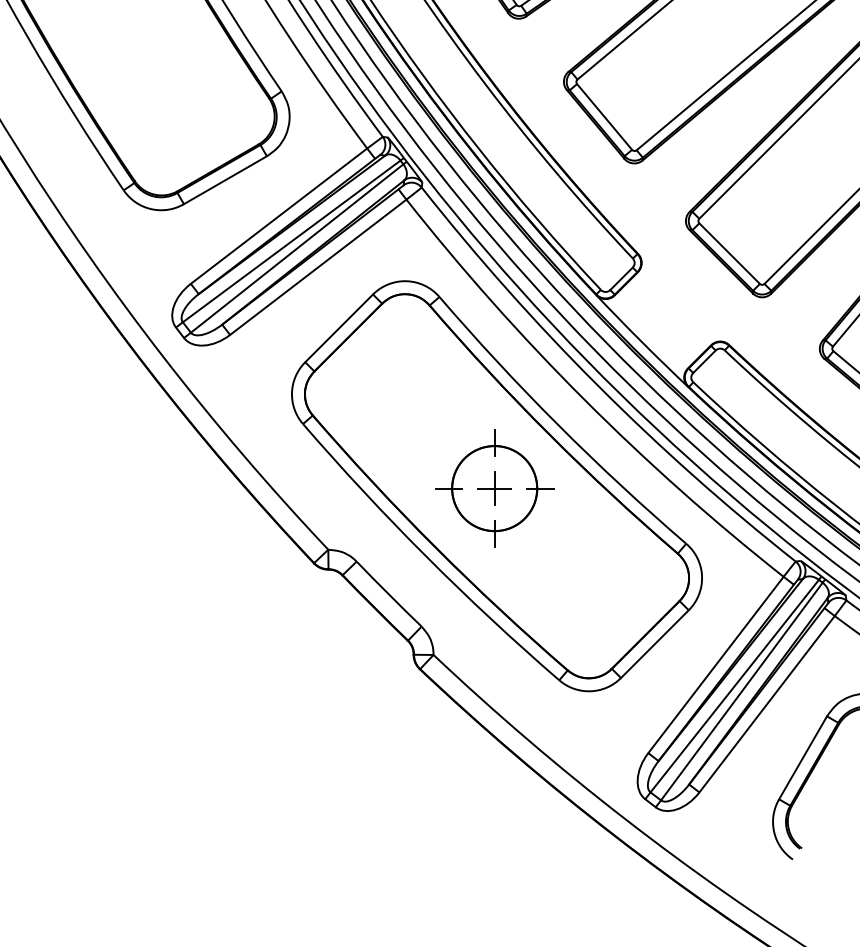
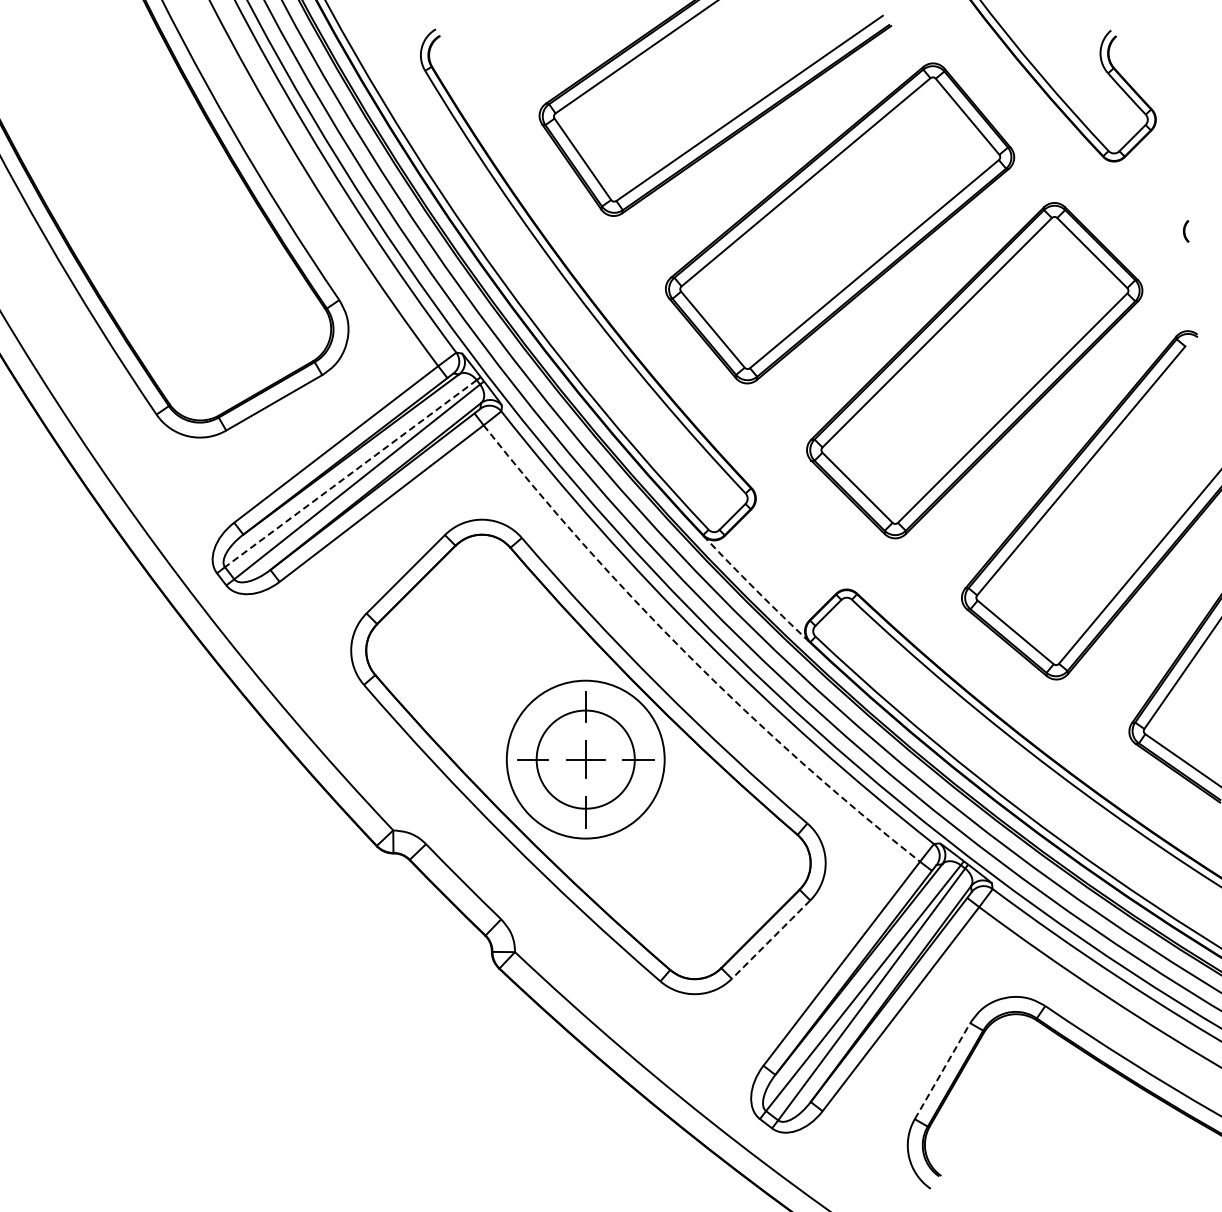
line: (291, 241) -> (350, 473), solid -> dashed
arc: (641, 341) -> (755, 589), solid -> dashed
arc: (584, 399) -> (689, 656), solid -> dashed
circle: (494, 488) -> (585, 759), size x1.6
line: (654, 644) -> (770, 939), solid -> dashed
line: (803, 757) -> (942, 1070), solid -> dashed

